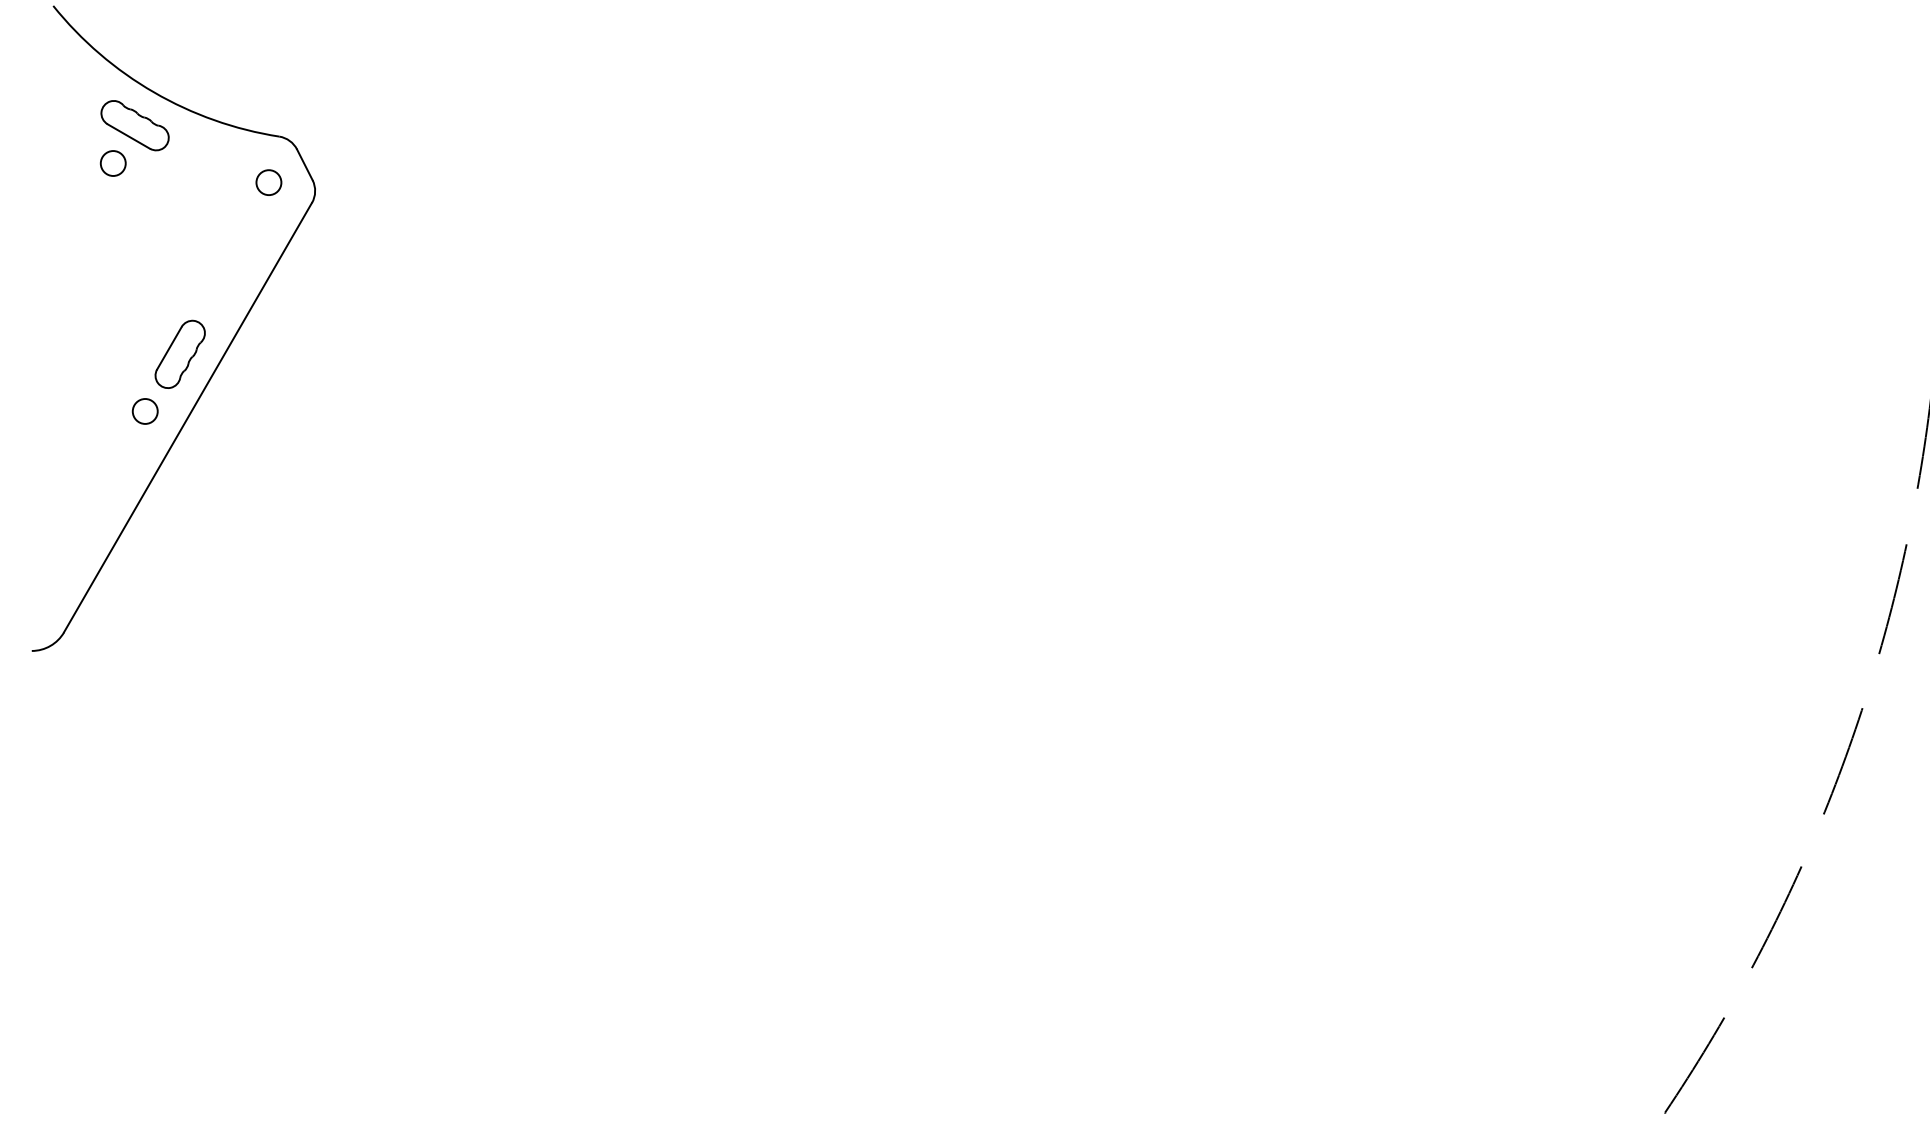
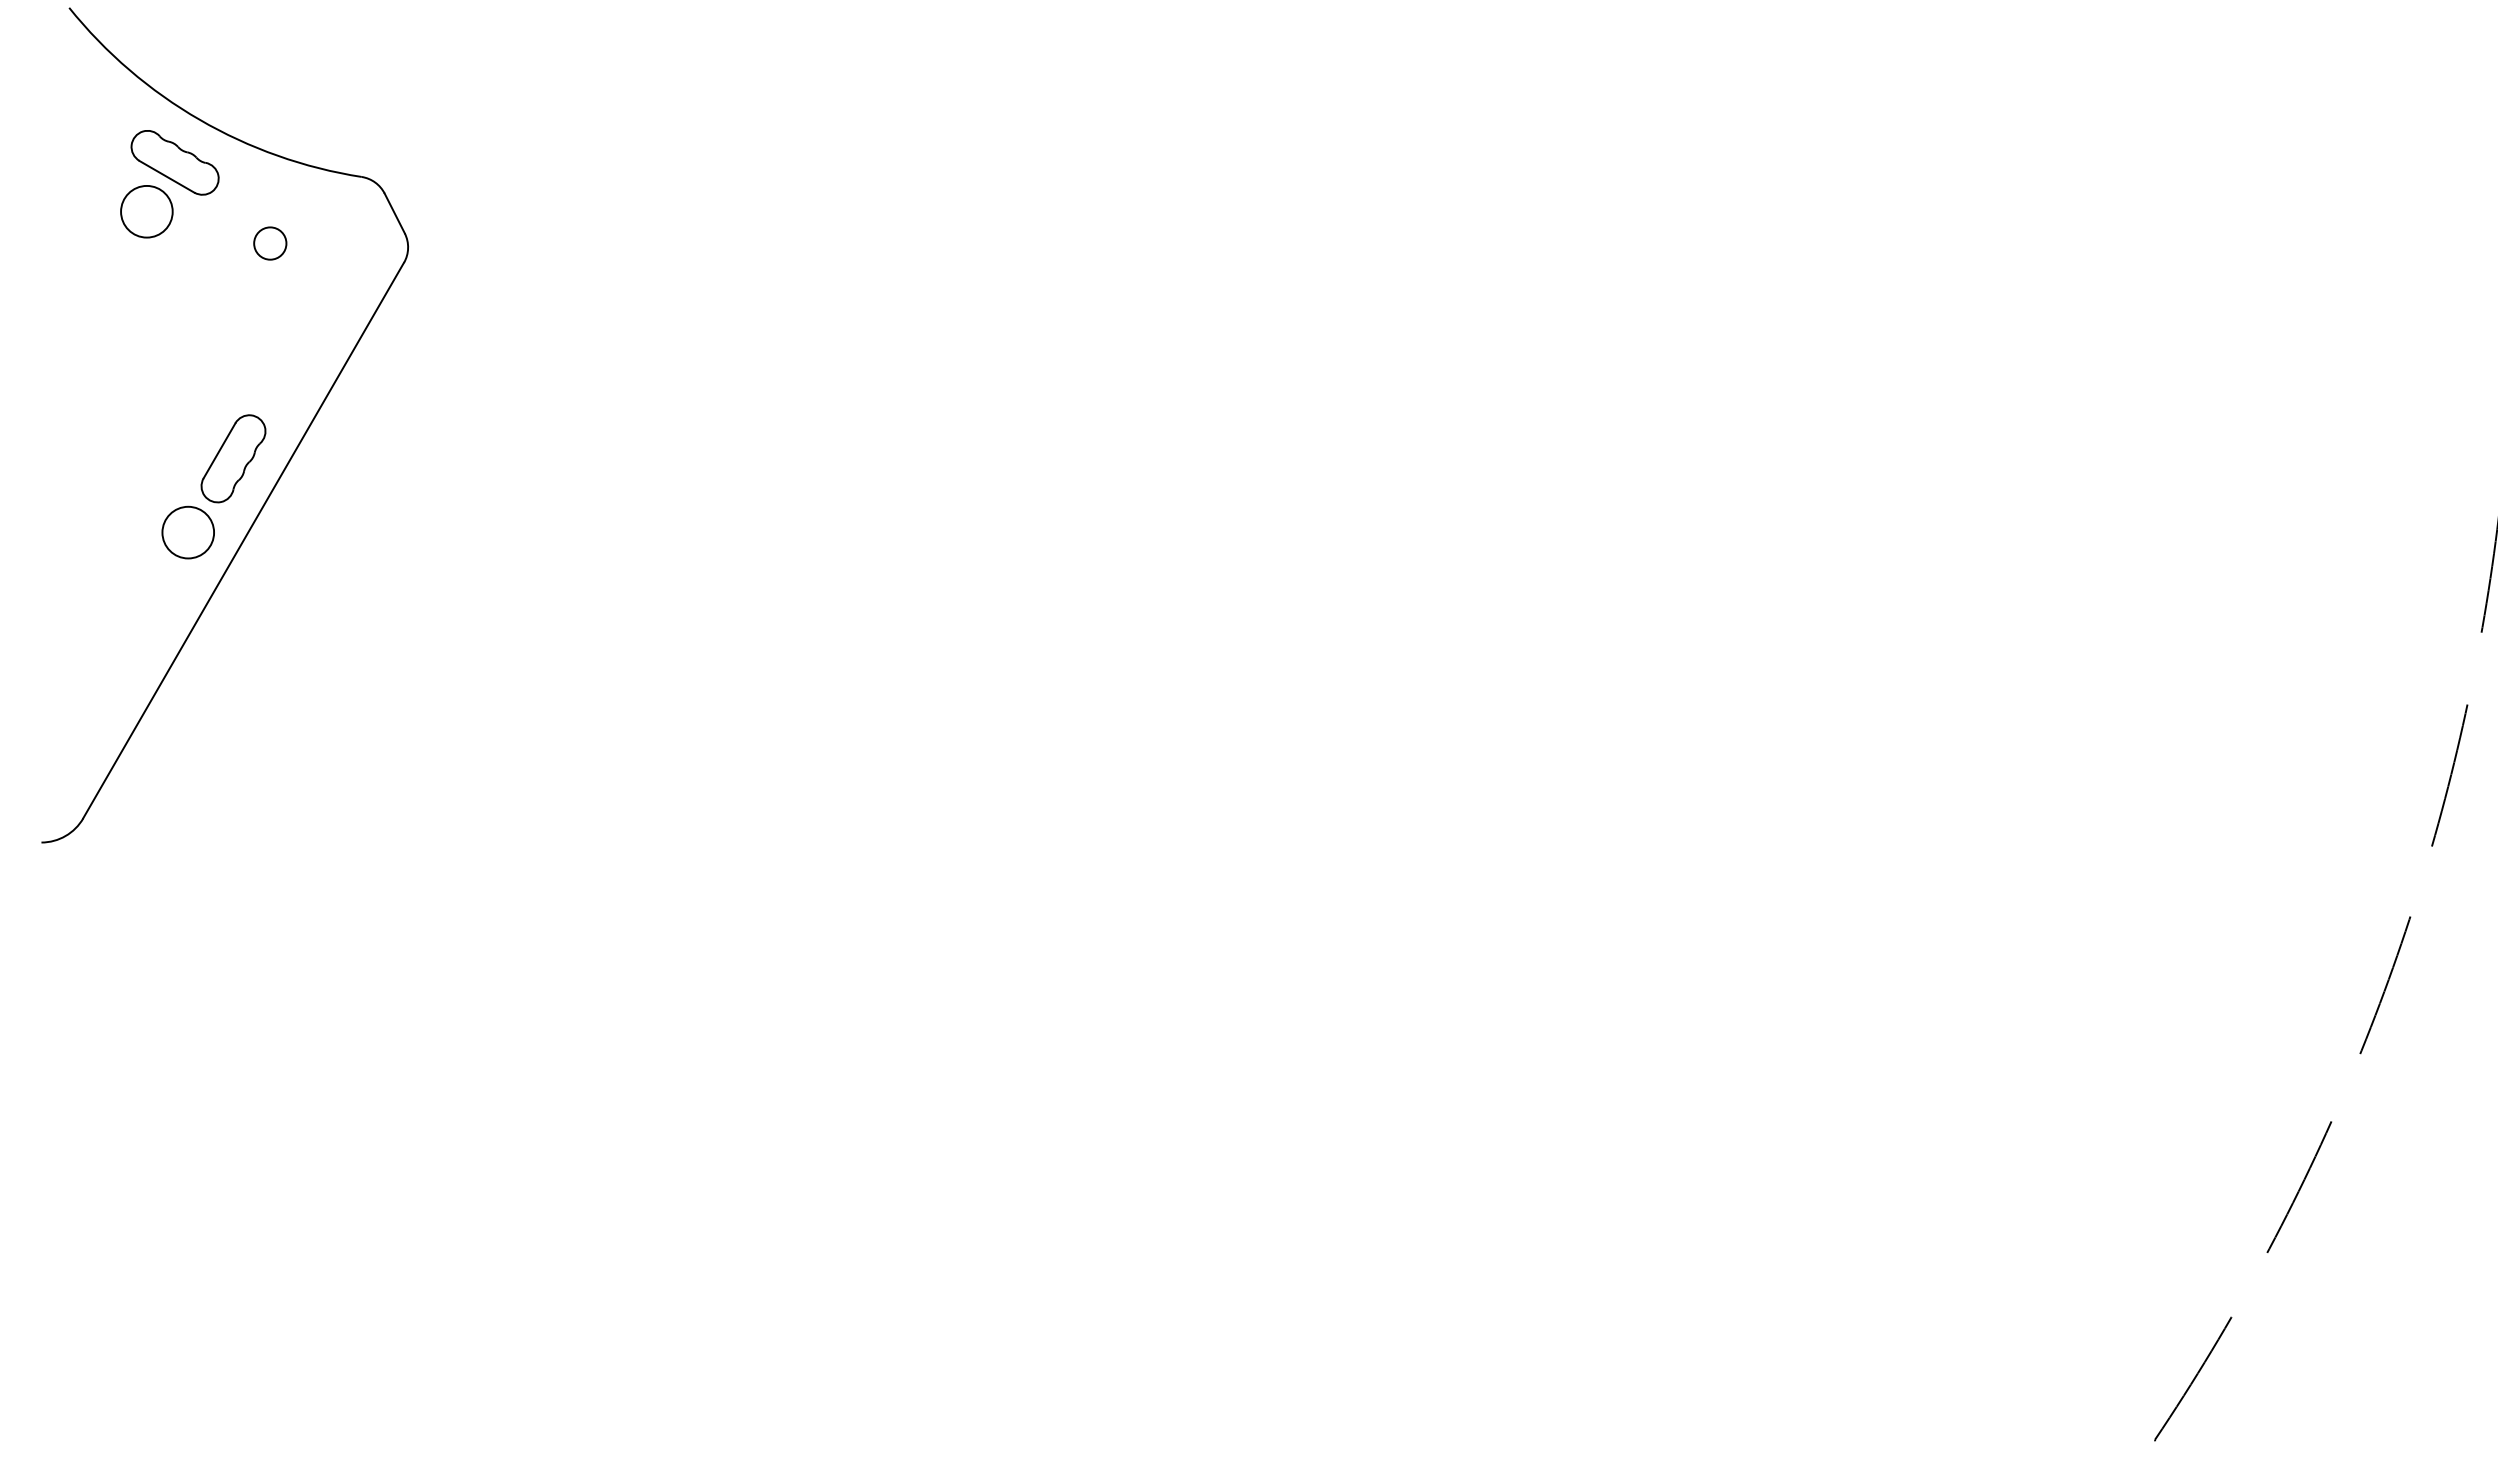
circle: (112, 163) -> (146, 211), size x1.6
circle: (269, 182) -> (270, 243), moved
circle: (145, 411) -> (188, 532), size x1.6

